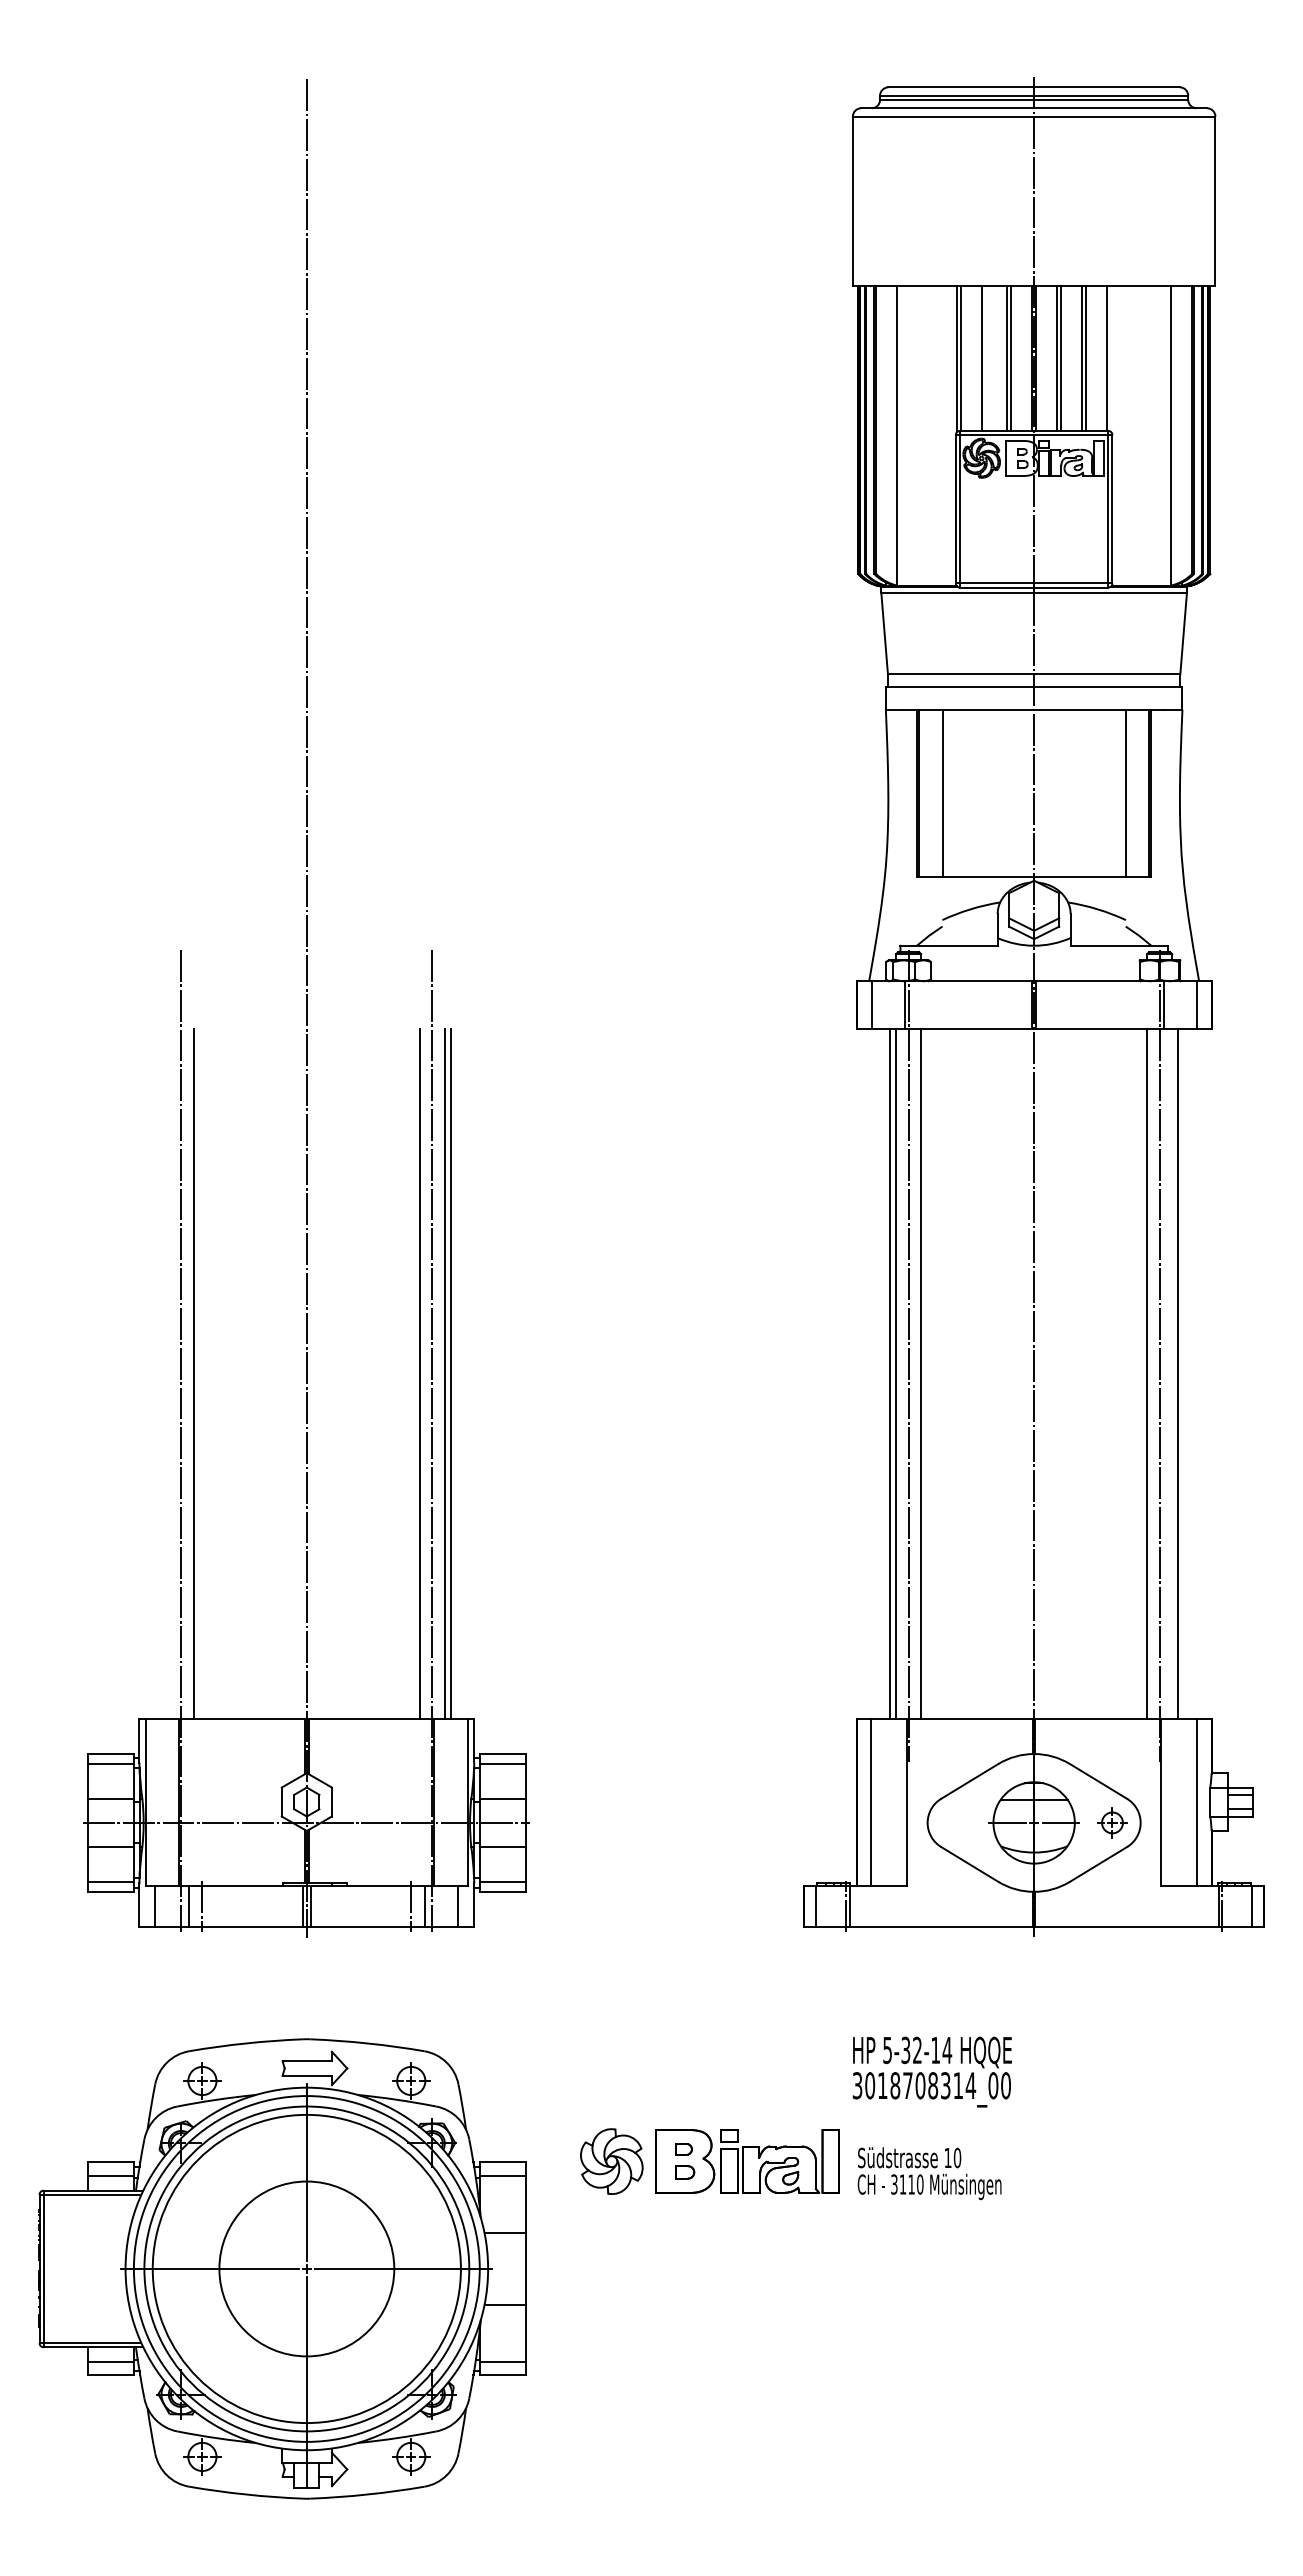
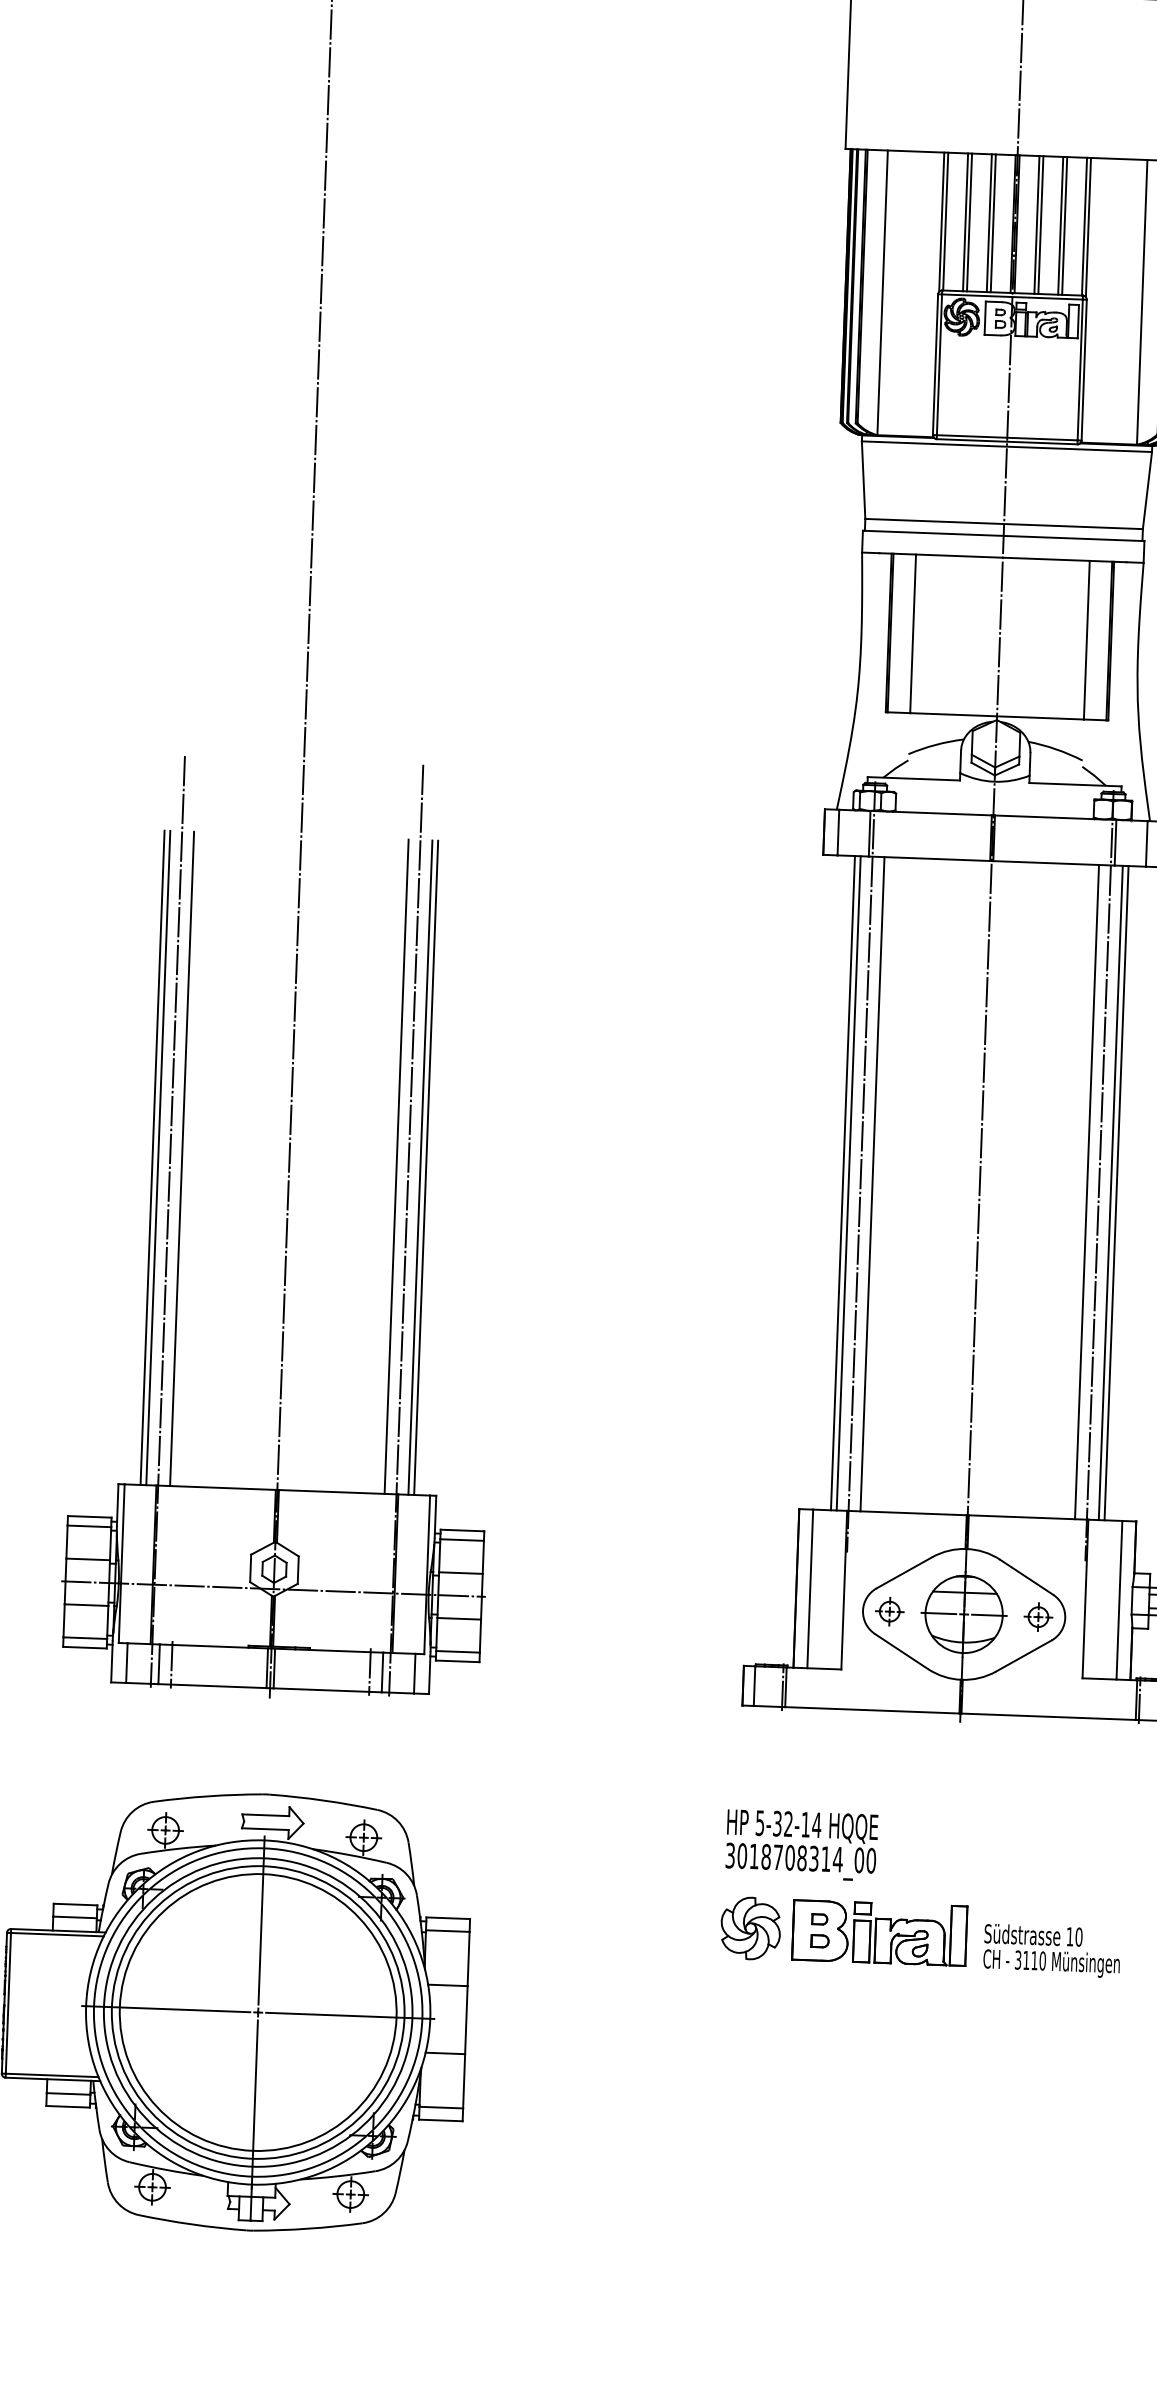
line: (986, 357) -> (969, 221), added
line: (1111, 358) -> (1088, 226), added
line: (162, 1373) -> (152, 1157), added
line: (168, 1373) -> (158, 1157), added
line: (1172, 1373) -> (1111, 1192), added
part: (955, 1822) -> (889, 1611), added
text: (931, 2071) -> (801, 1844), moved
part: (790, 2164) -> (920, 1937), moved
circle: (306, 2268) -> (257, 2012), size x1.67

